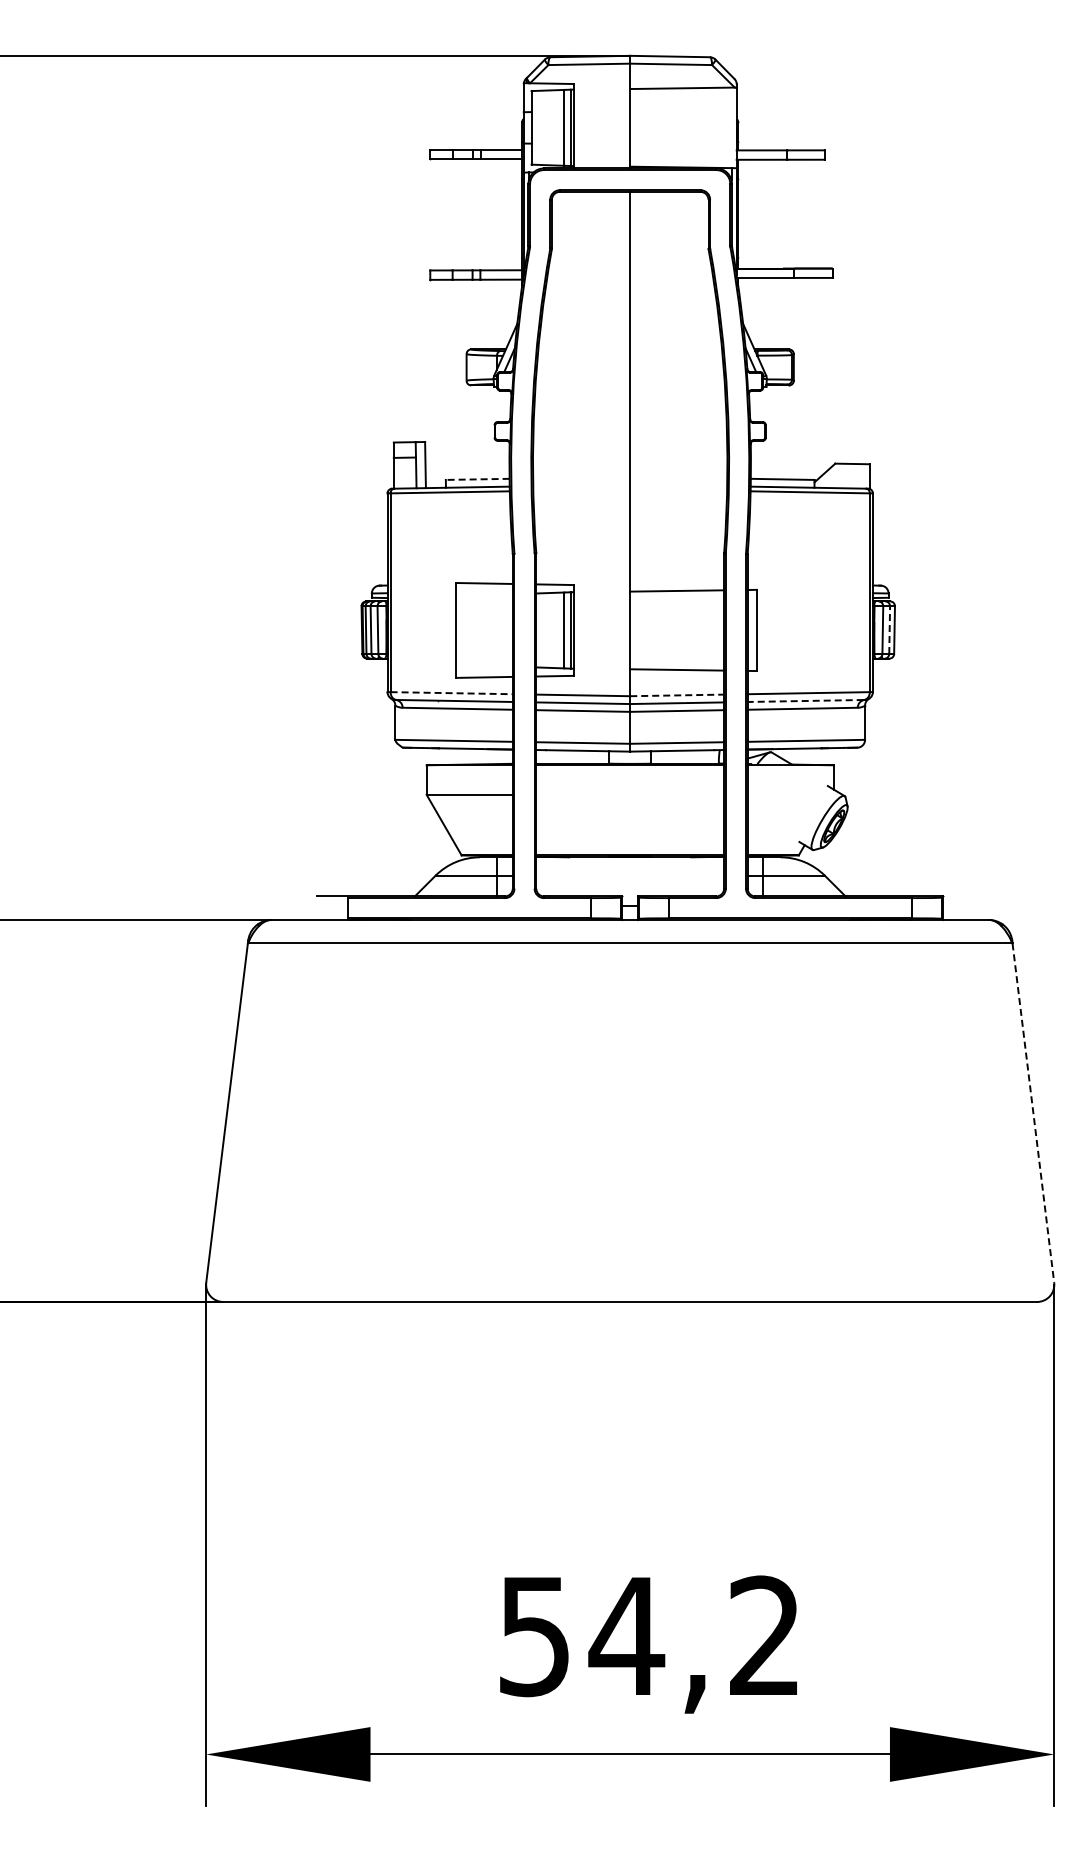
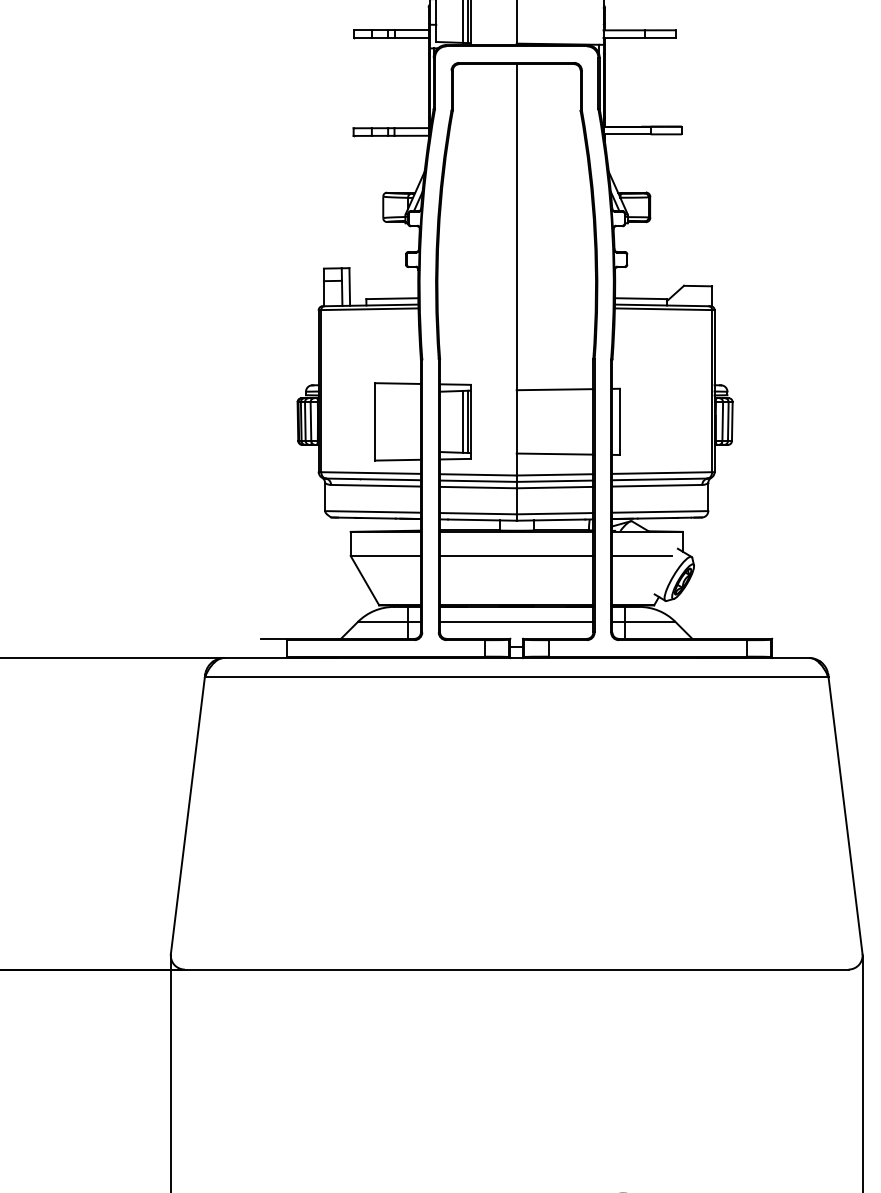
line: (477, 479) -> (392, 298), dashed -> solid
line: (889, 630) -> (728, 421), dashed -> solid
line: (452, 693) -> (371, 473), dashed -> solid
line: (677, 695) -> (555, 474), dashed -> solid
line: (805, 700) -> (659, 479), dashed -> solid
line: (630, 794) -> (516, 555), added
line: (783, 794) -> (641, 555), added
line: (630, 875) -> (516, 621), added
line: (1033, 1113) -> (845, 815), dashed -> solid

